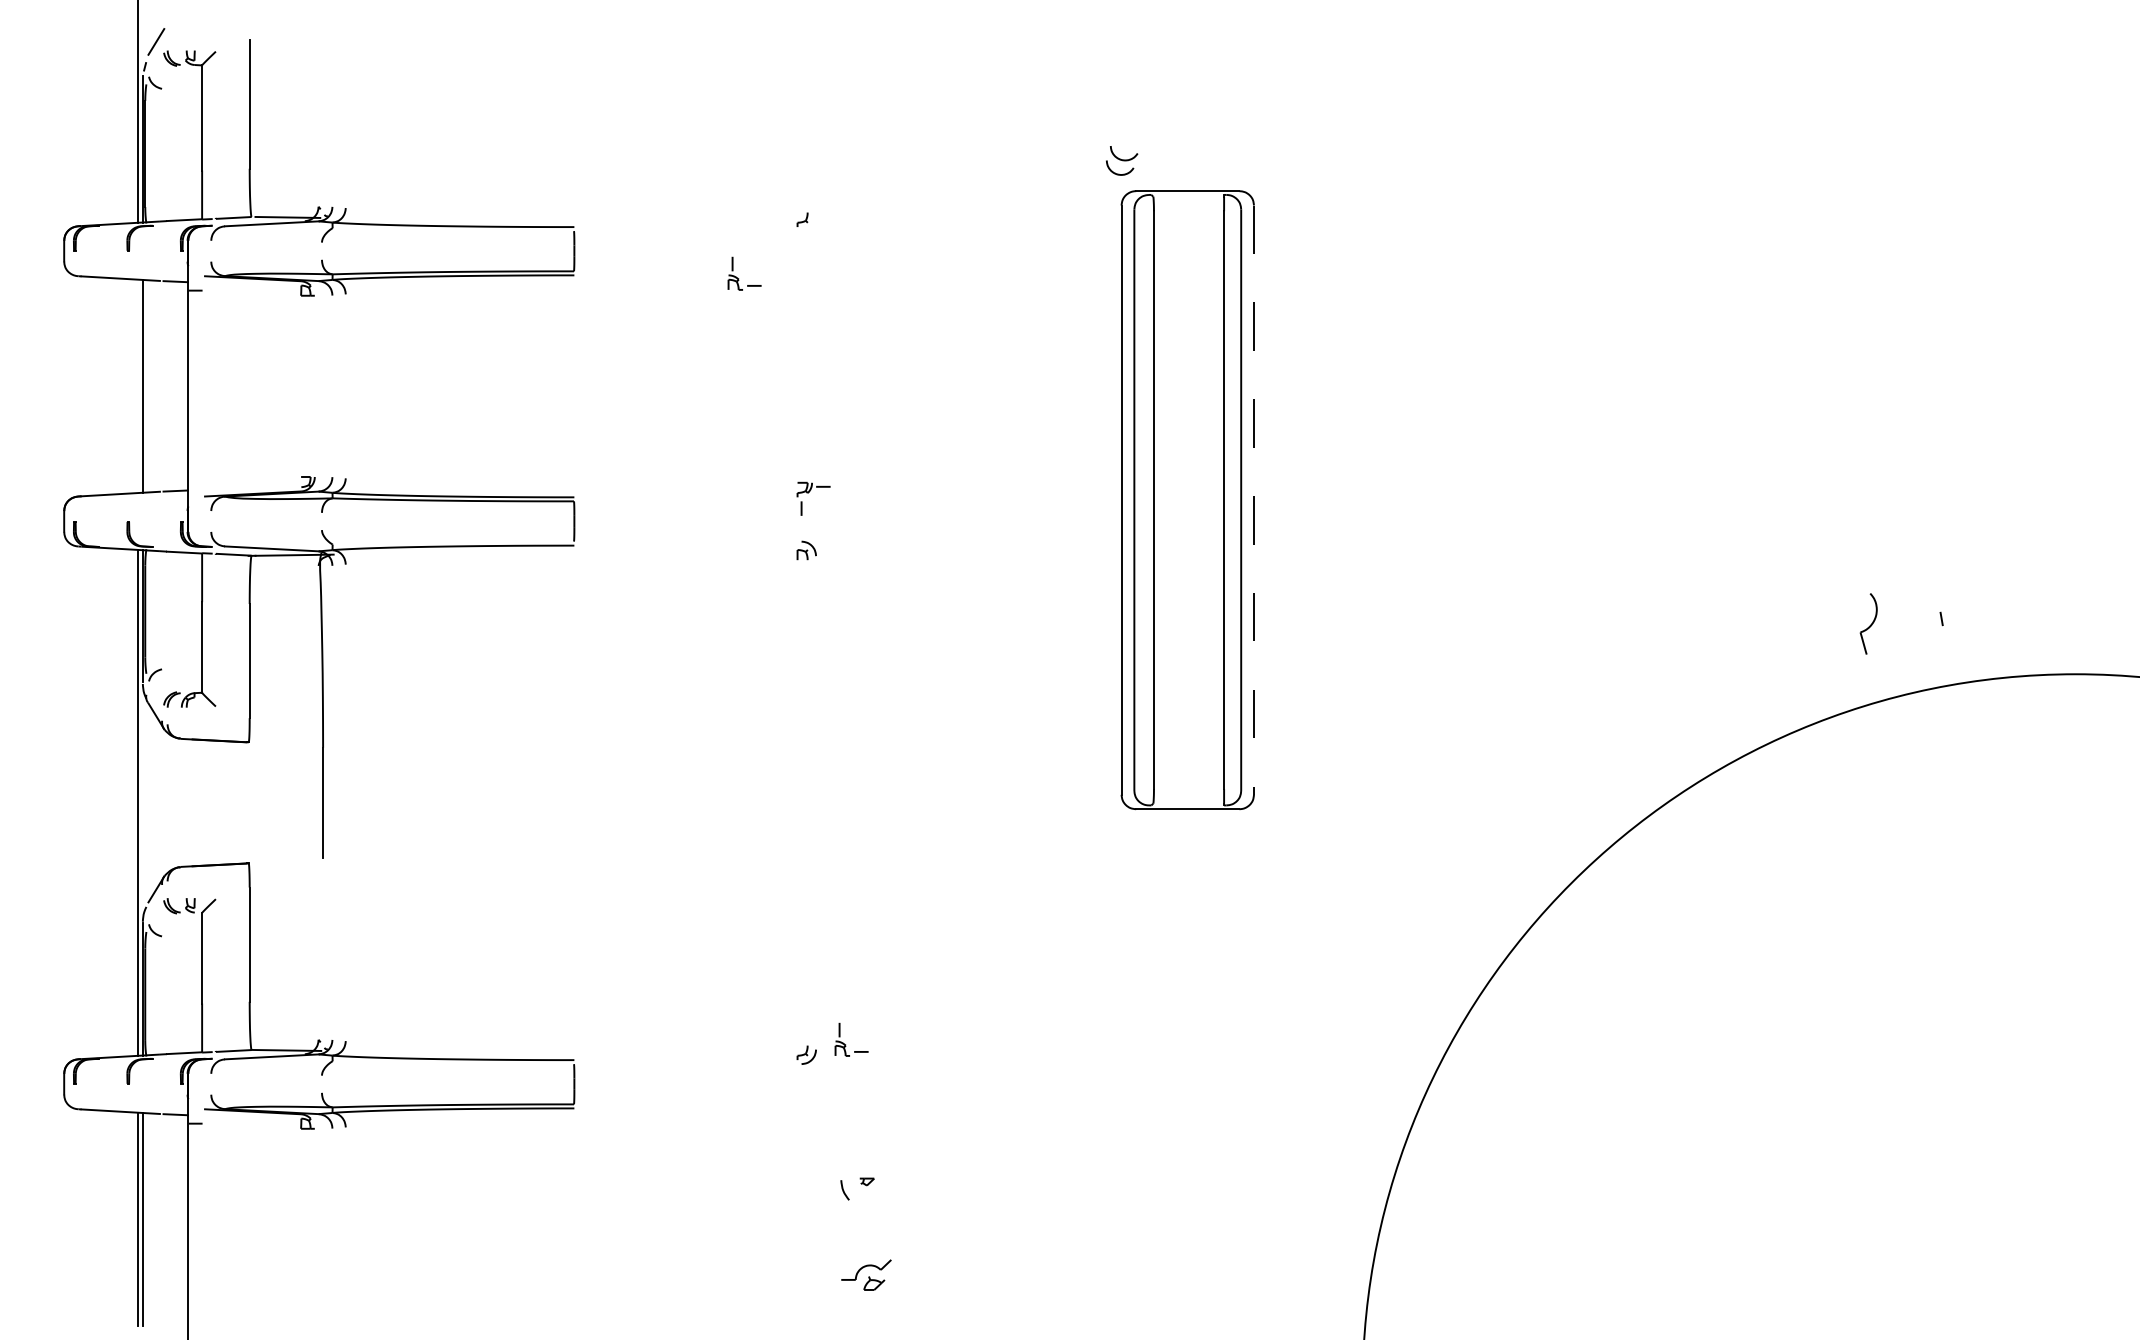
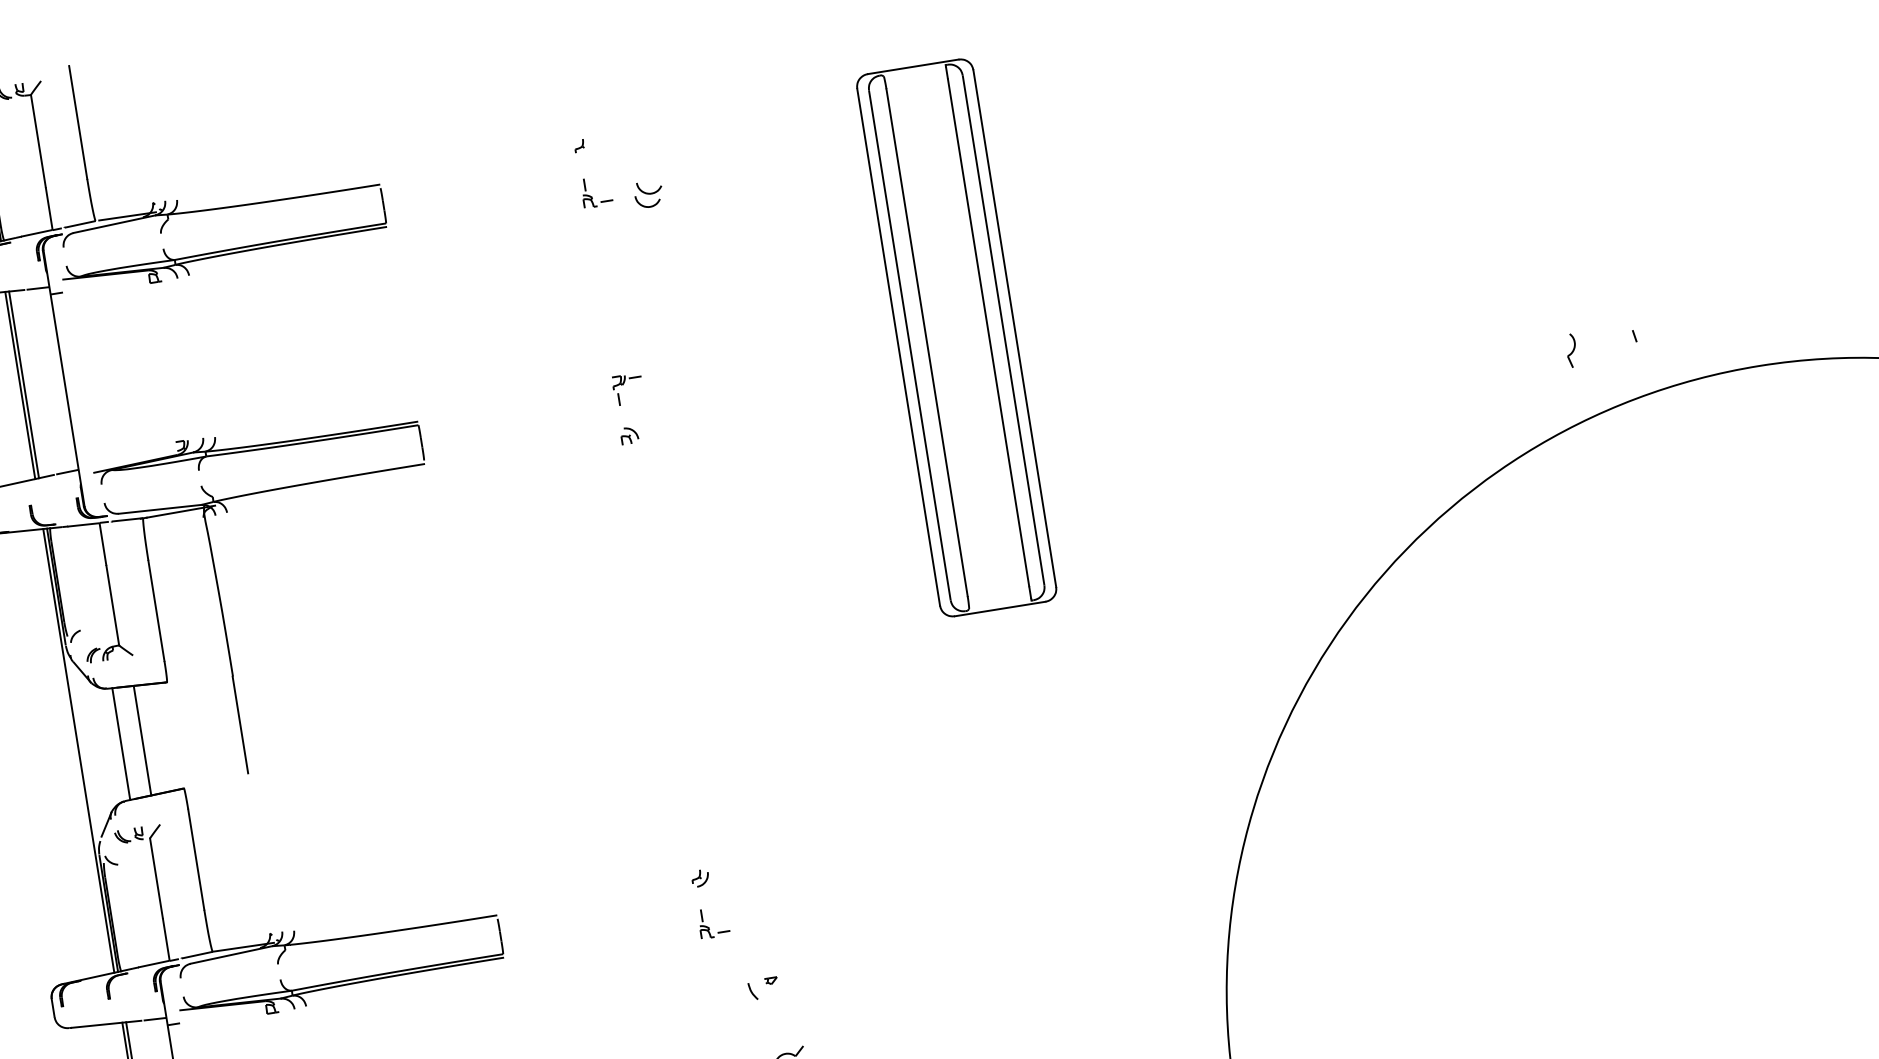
part: (1122, 160) -> (649, 194), moved
part: (739, 278) -> (592, 196), moved
line: (138, 386) -> (20, 385), added
line: (1253, 500) -> (1014, 328), dashed -> solid
part: (1868, 623) -> (1571, 350), size x0.62
line: (186, 802) -> (120, 743), added
line: (211, 802) -> (142, 740), added
part: (845, 1044) -> (709, 927), moved

